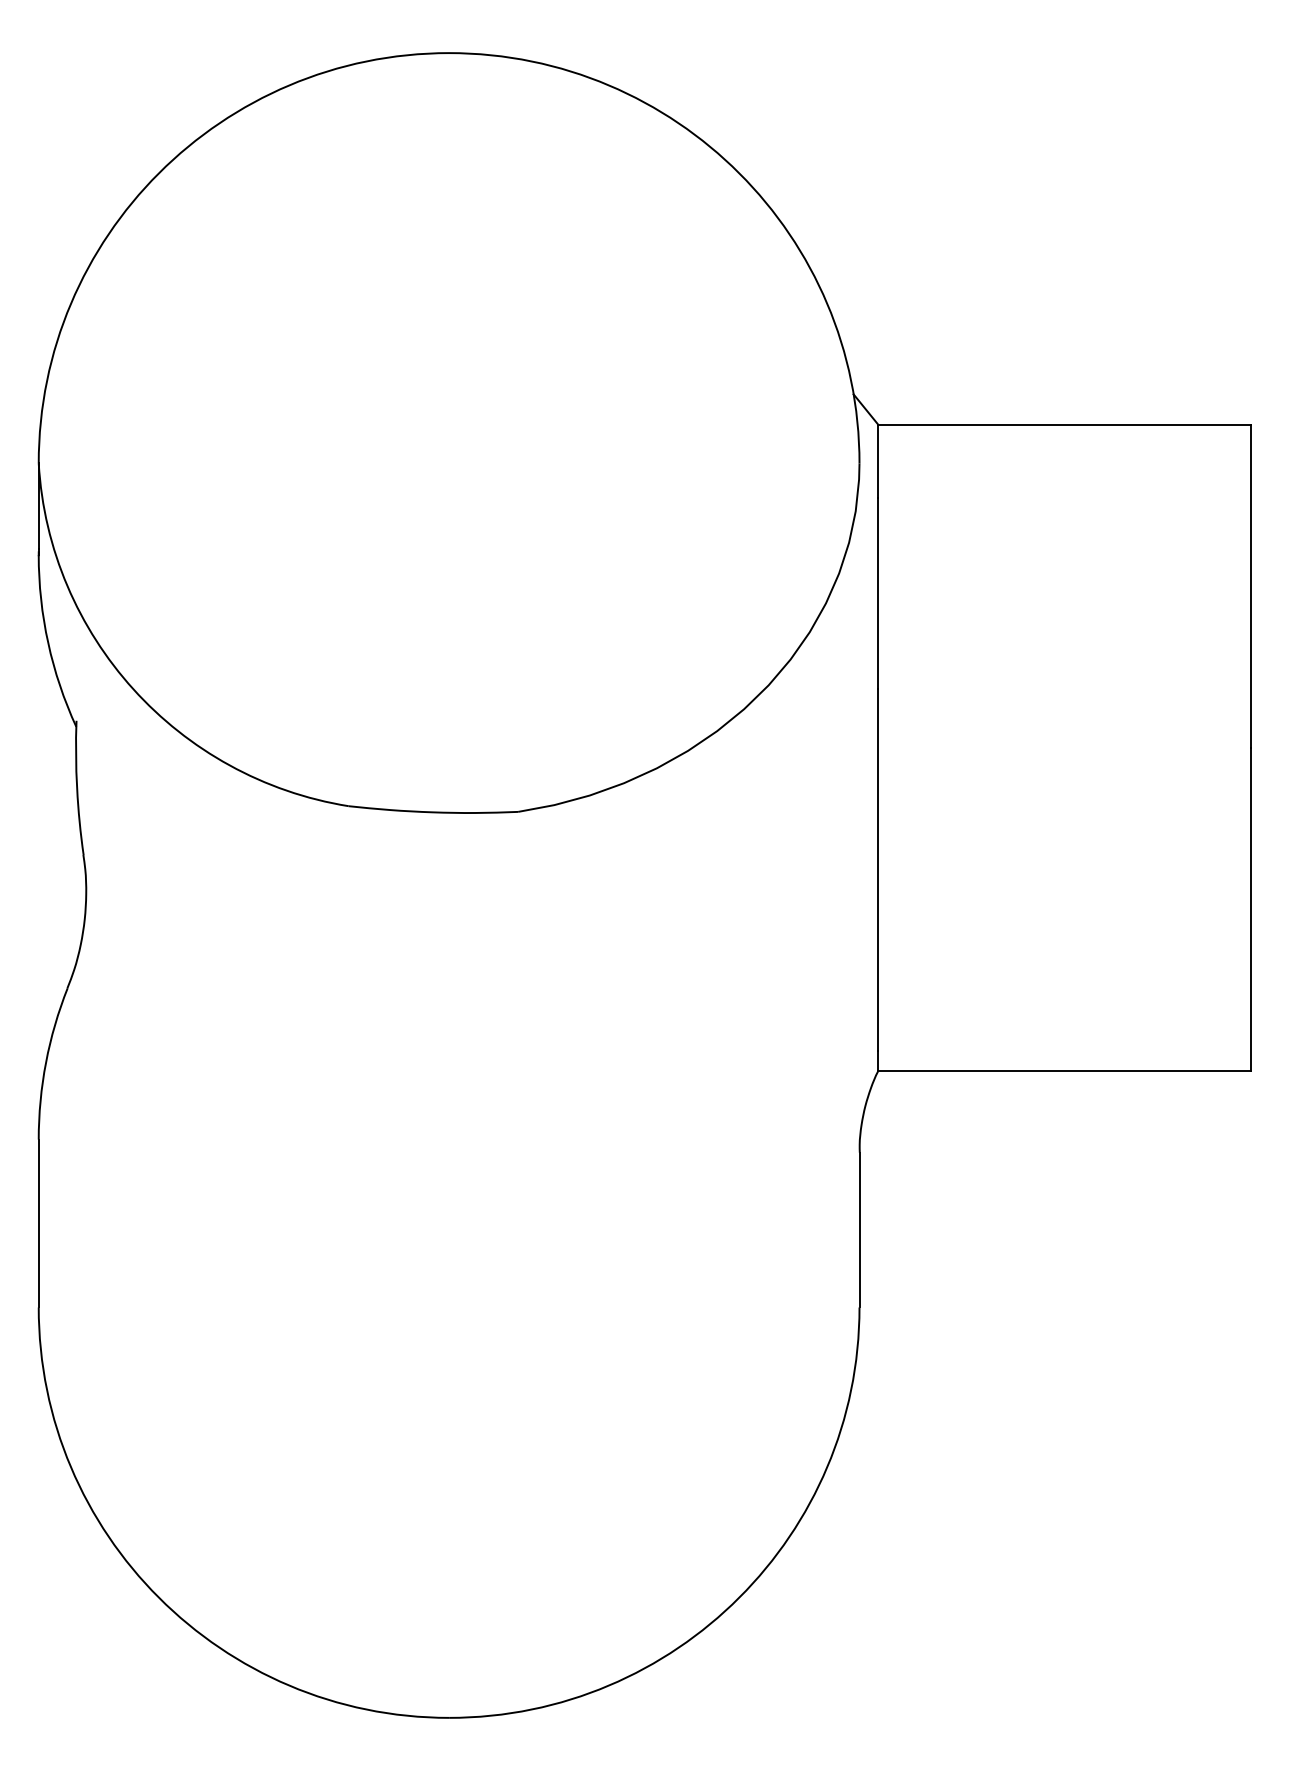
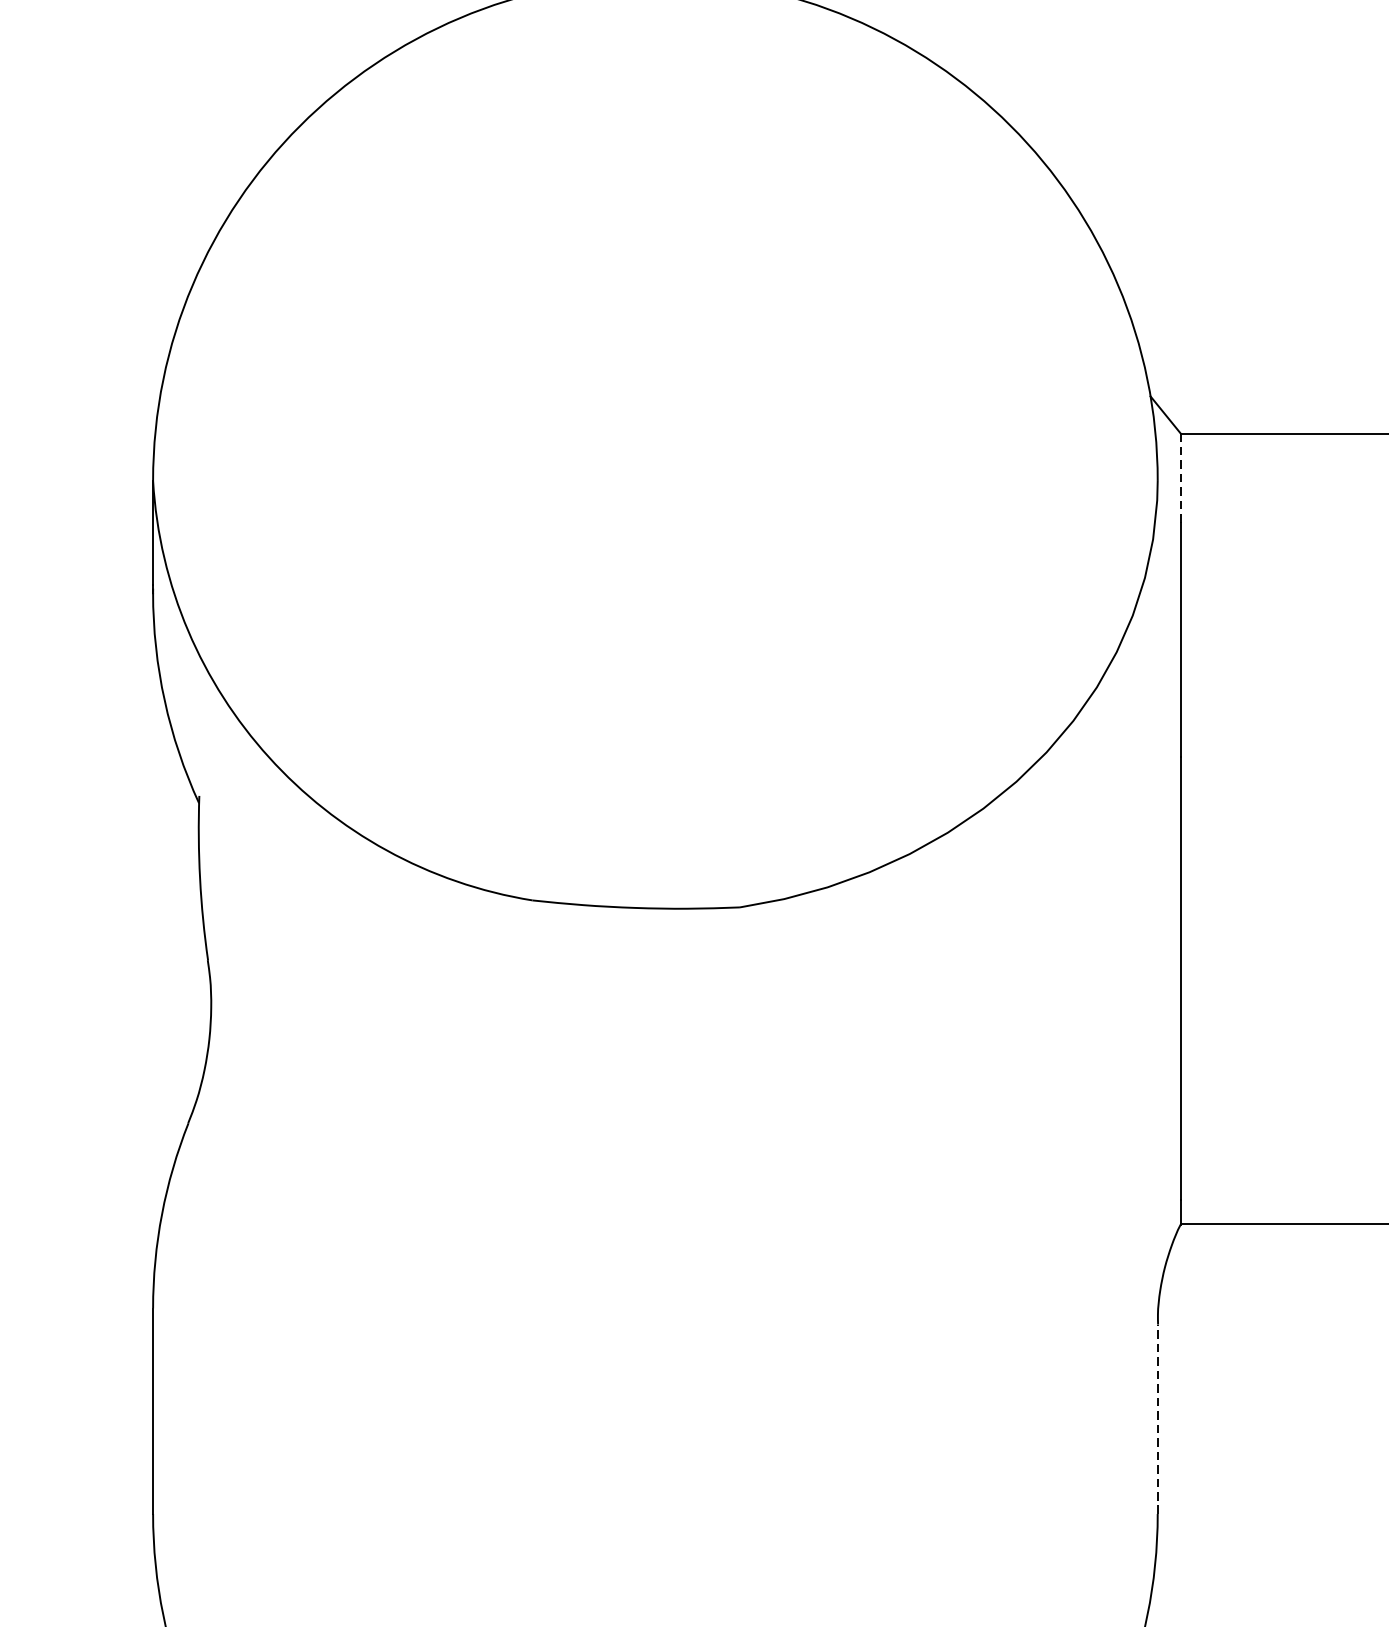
line: (878, 461) -> (1180, 478), solid -> dashed
line: (859, 1229) -> (1157, 1418), solid -> dashed

